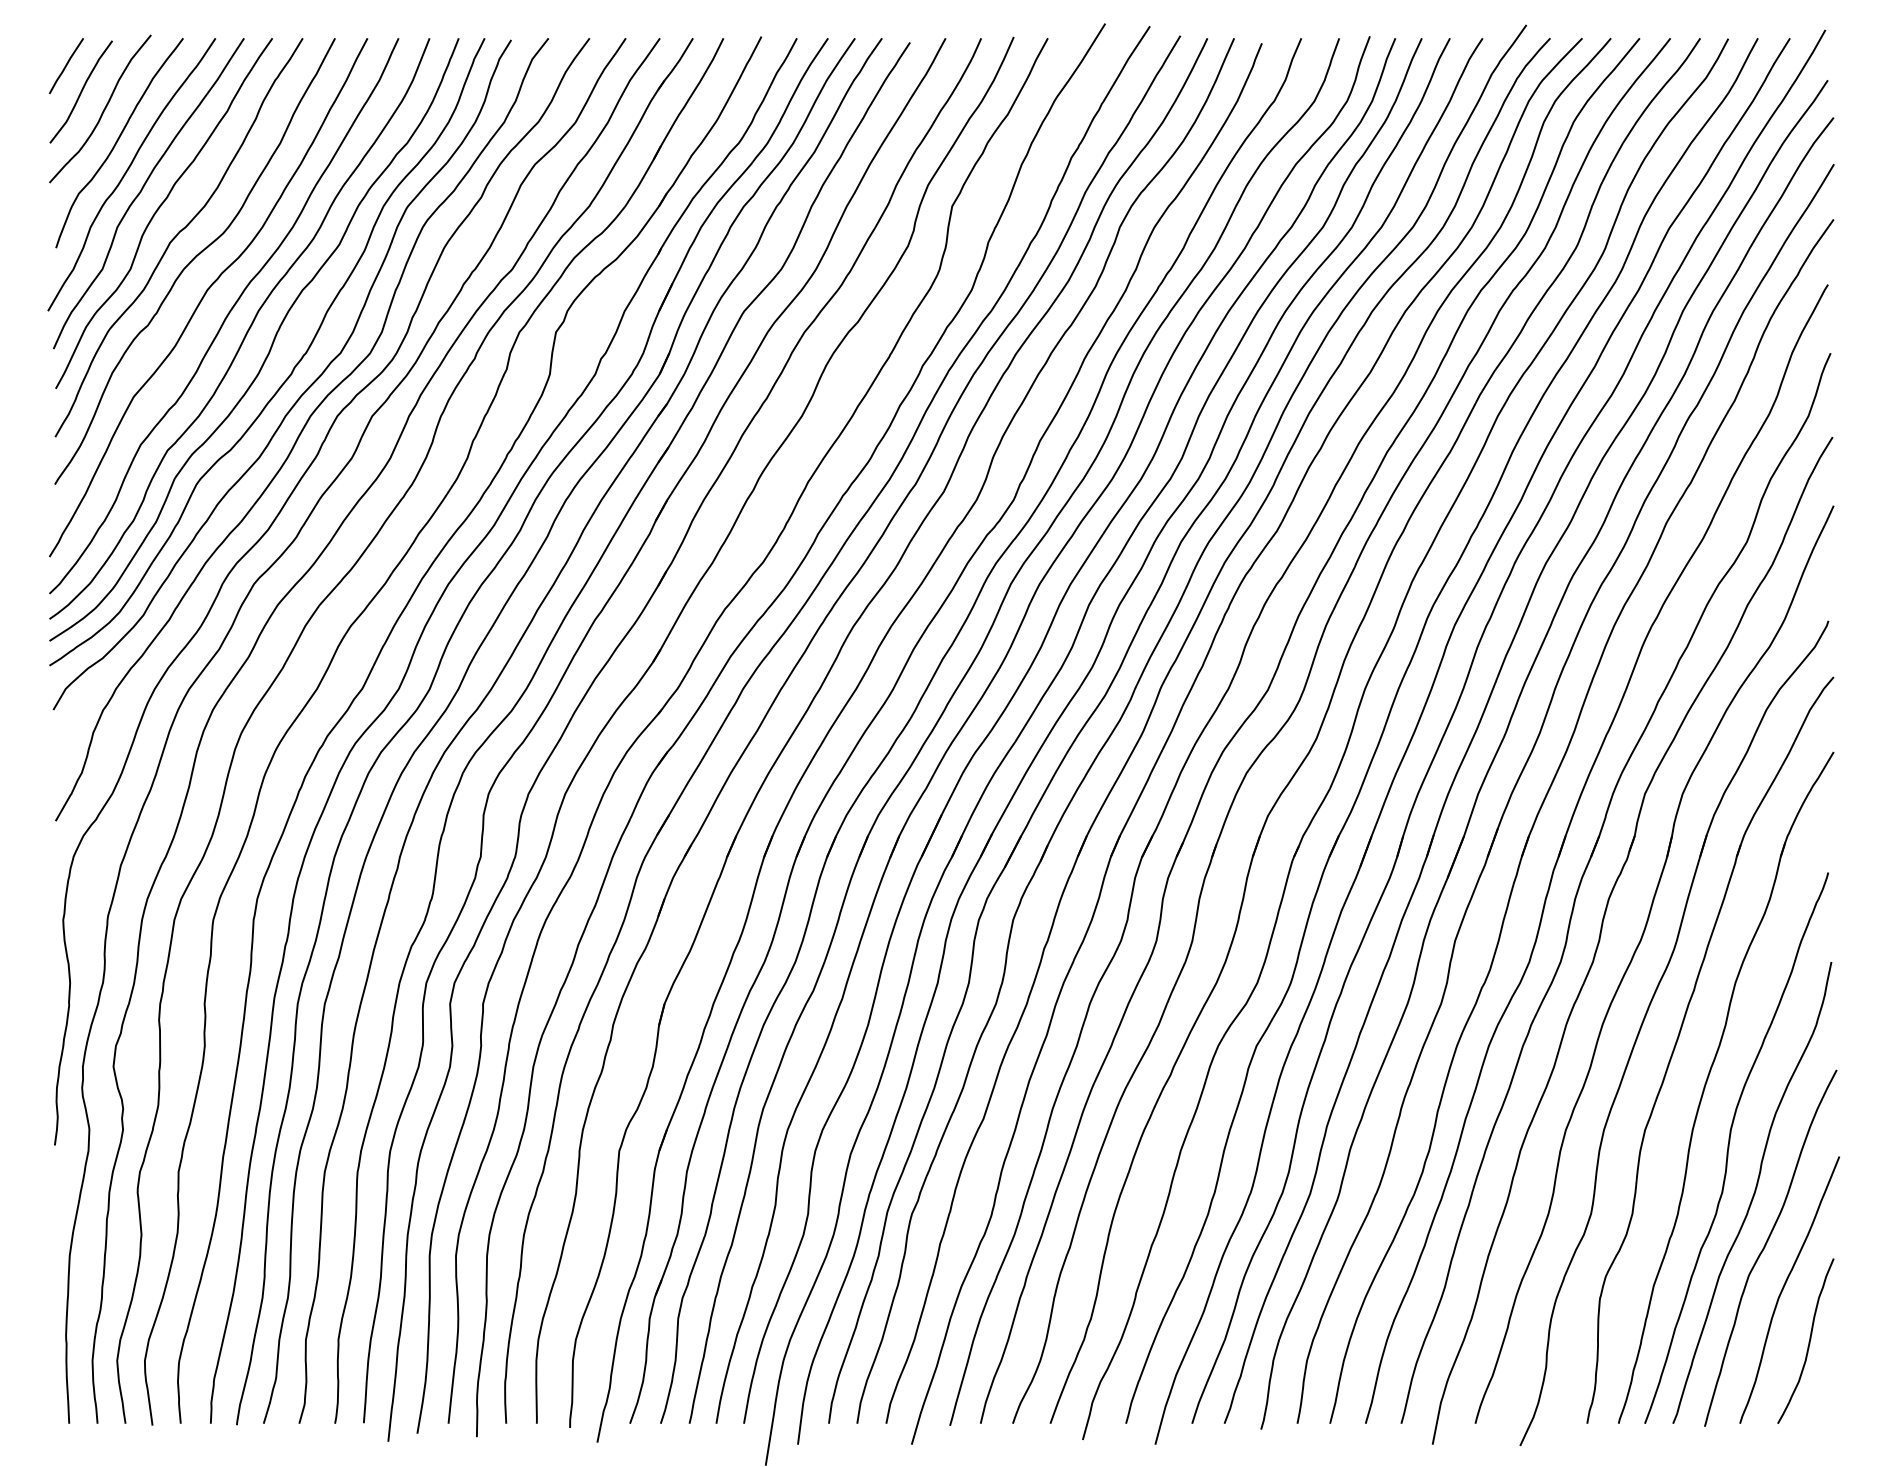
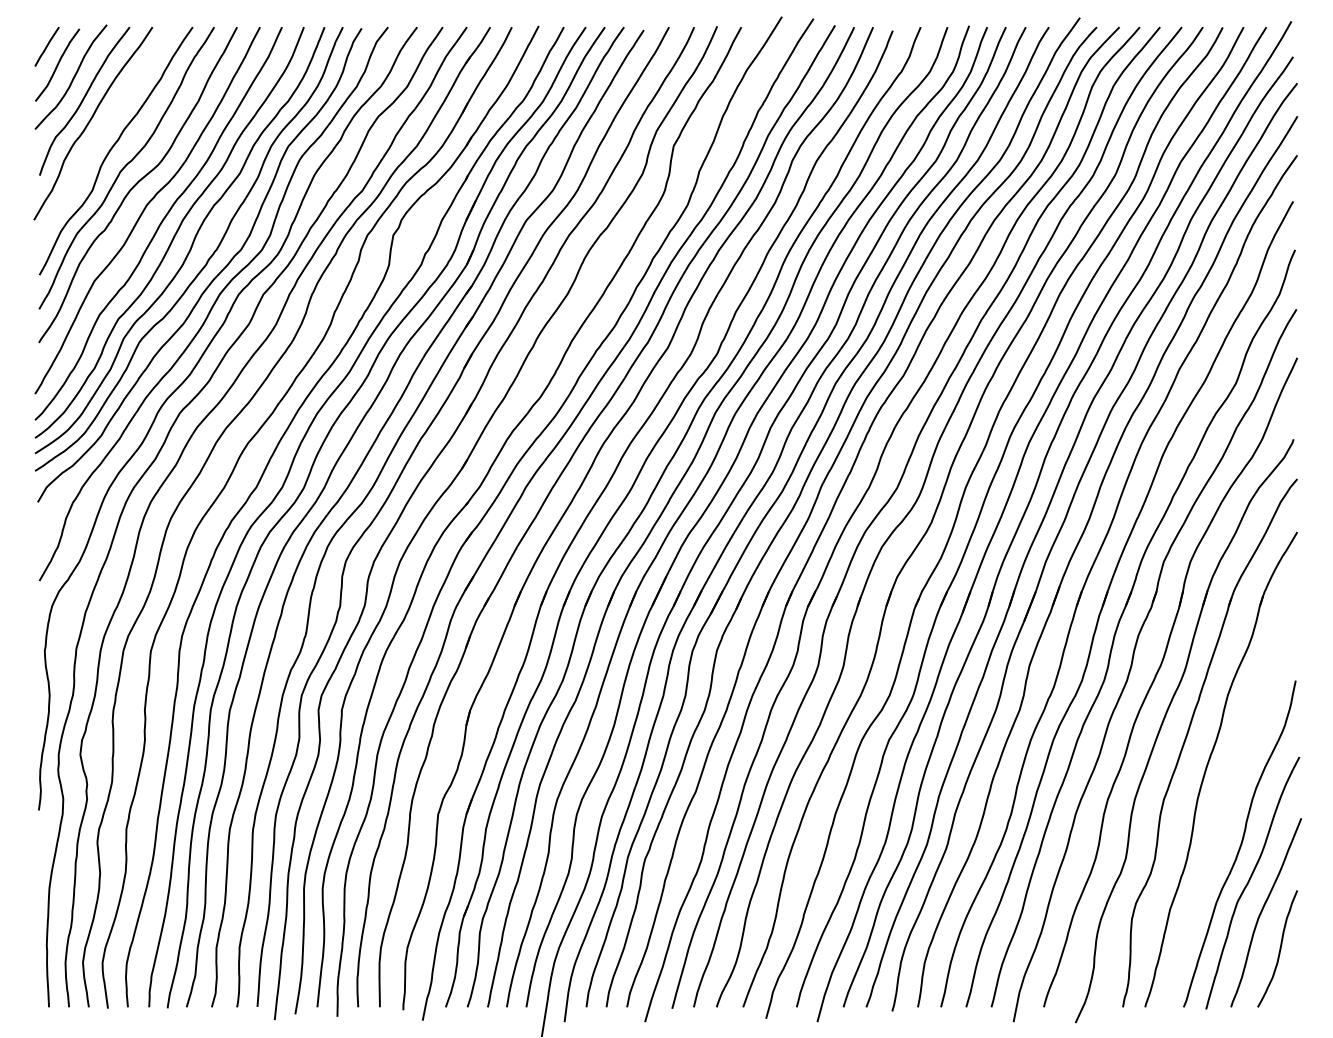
curve: (143, 190) -> (101, 134), removed
curve: (1730, 1144) -> (1224, 809), removed

